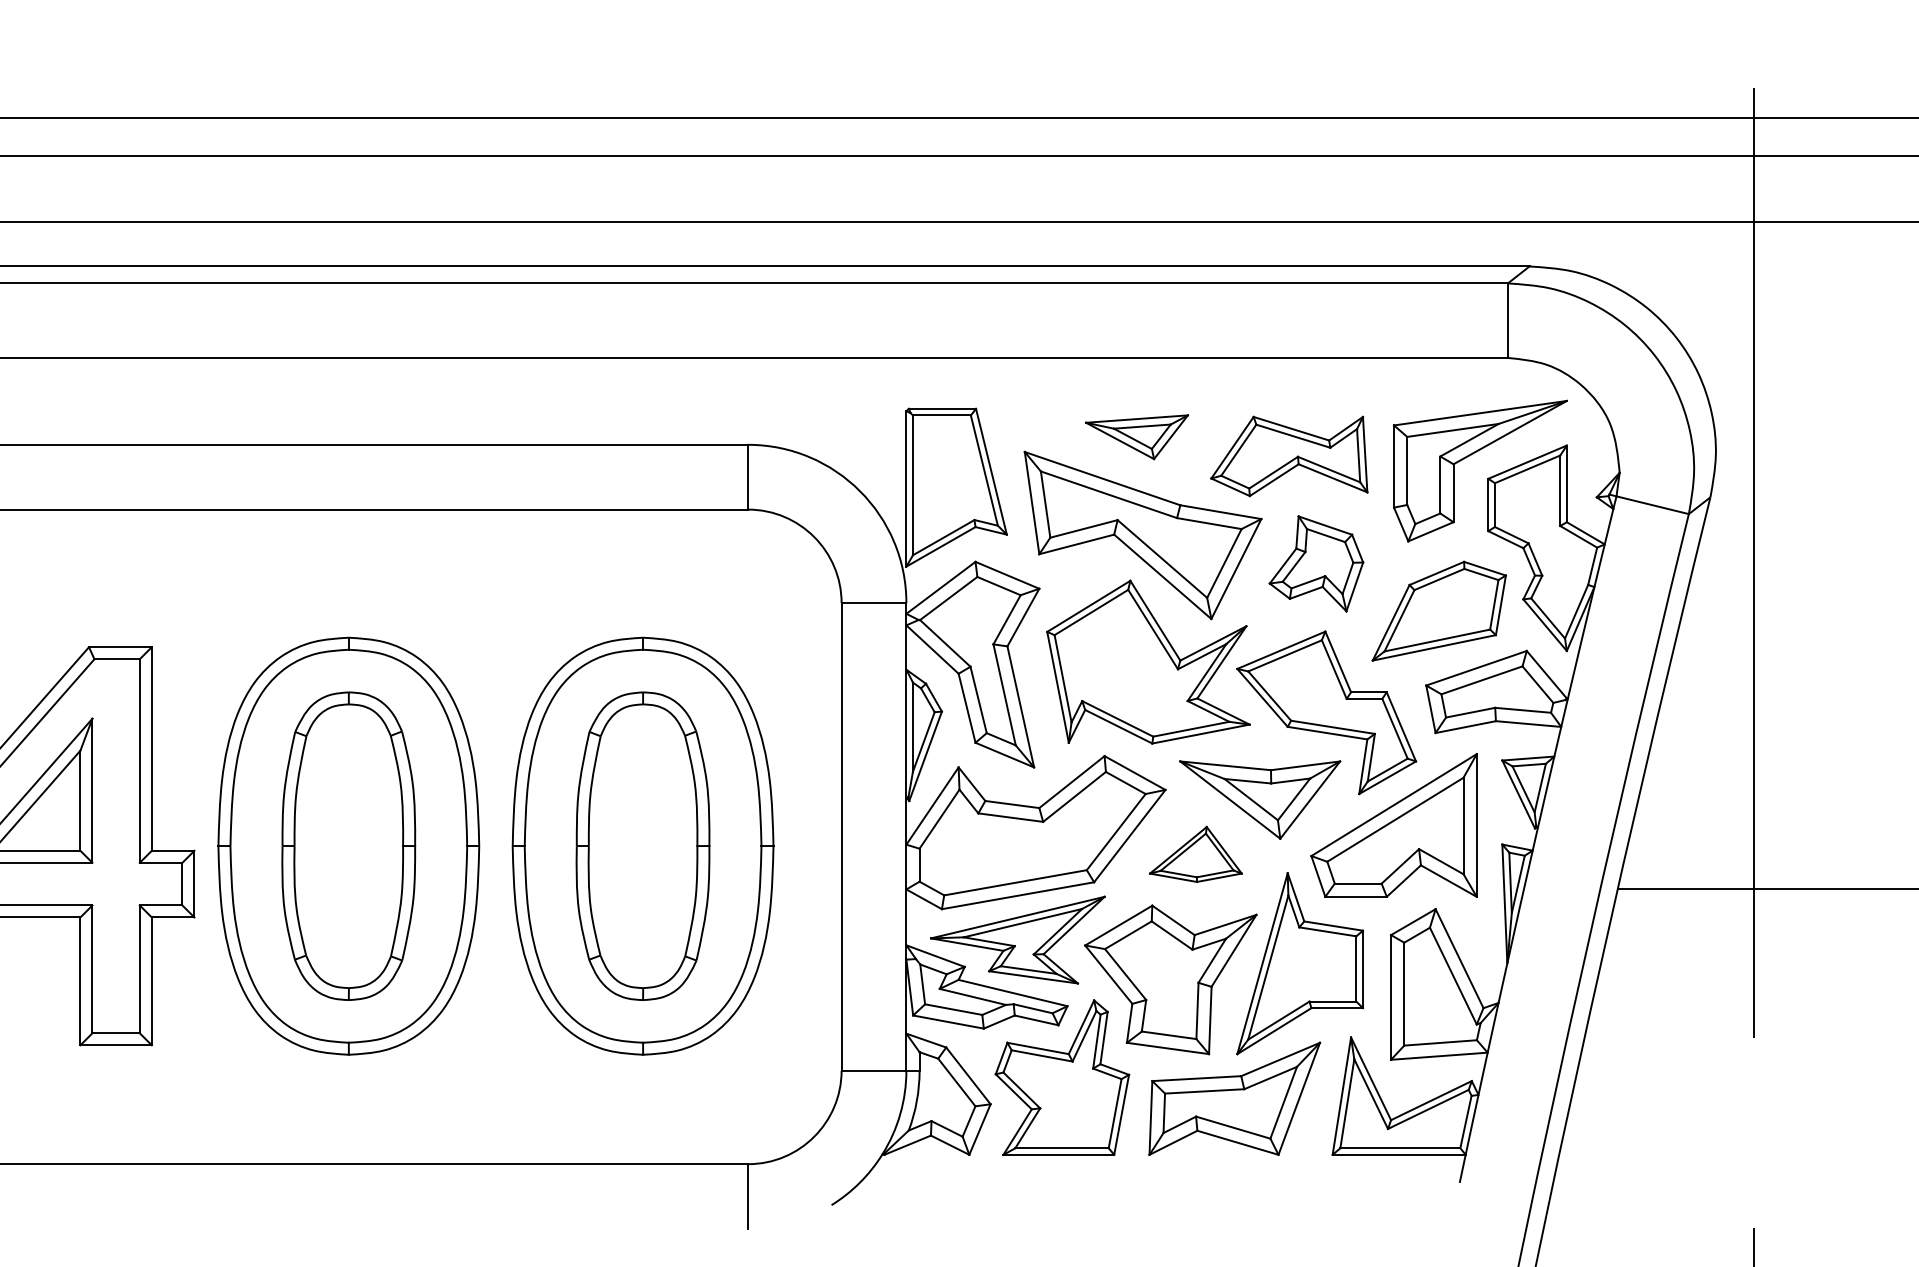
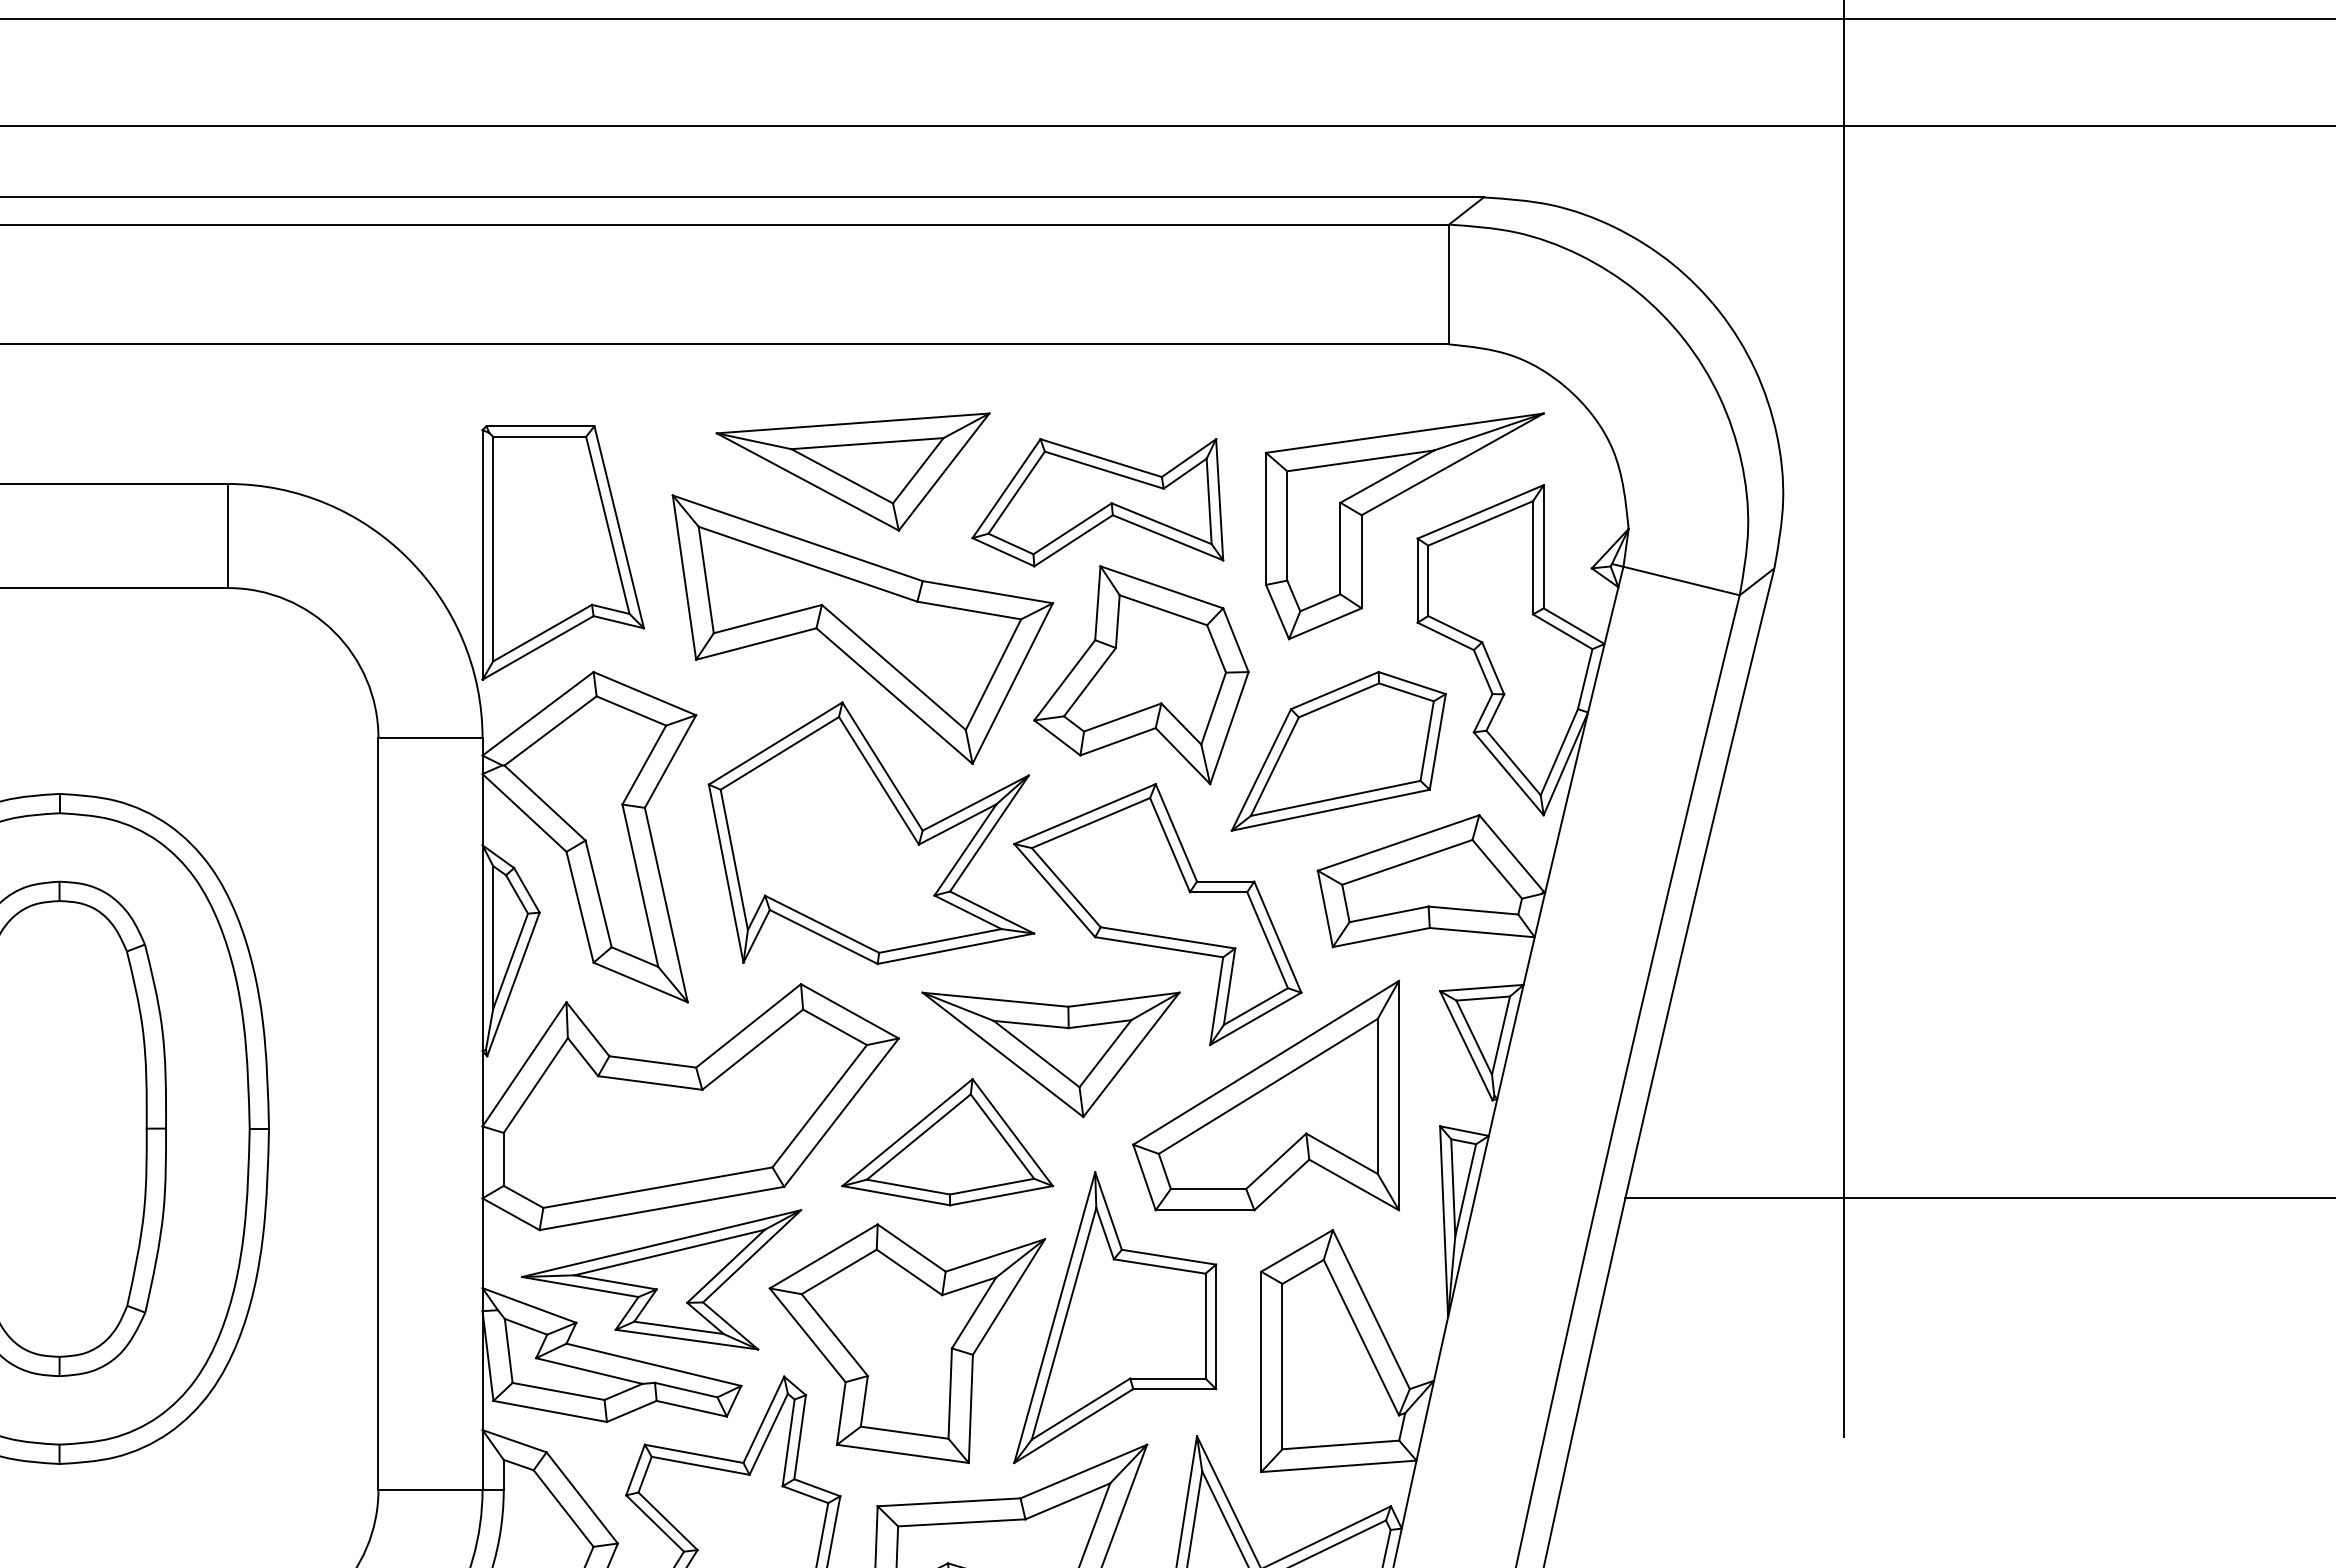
part: (1136, 436) -> (852, 470), size x1.67
part: (1316, 563) -> (1141, 674), size x1.43
part: (1195, 854) -> (947, 1142), size x1.43

